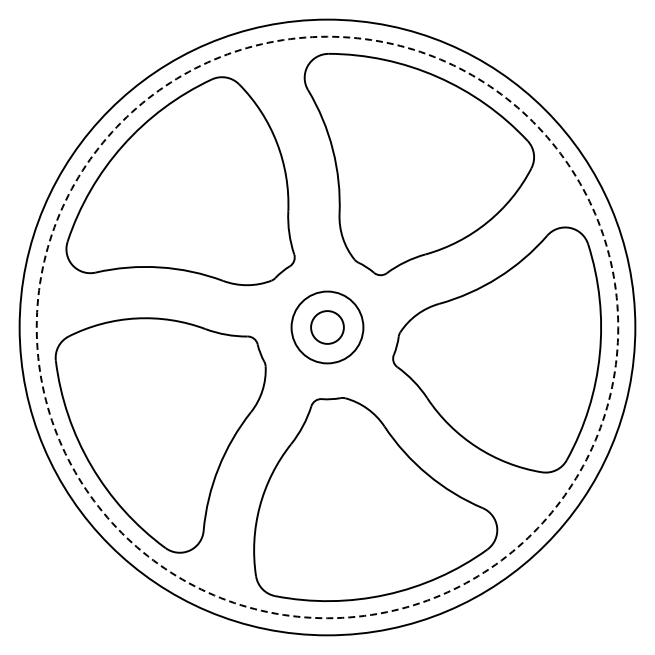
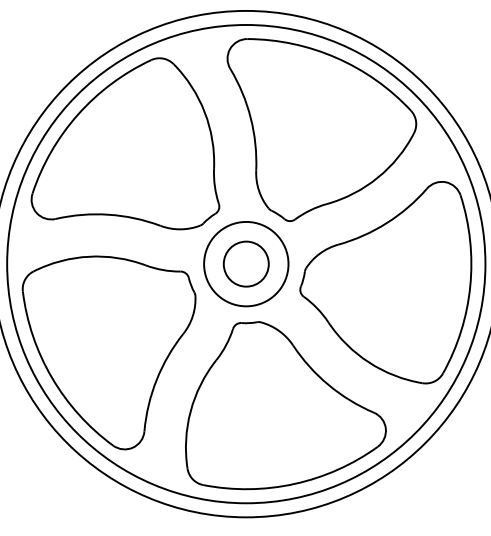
circle: (327, 327) -> (246, 264), dashed -> solid
circle: (327, 327) -> (246, 264), size x1.43
circle: (327, 327) -> (246, 264), size x1.67

